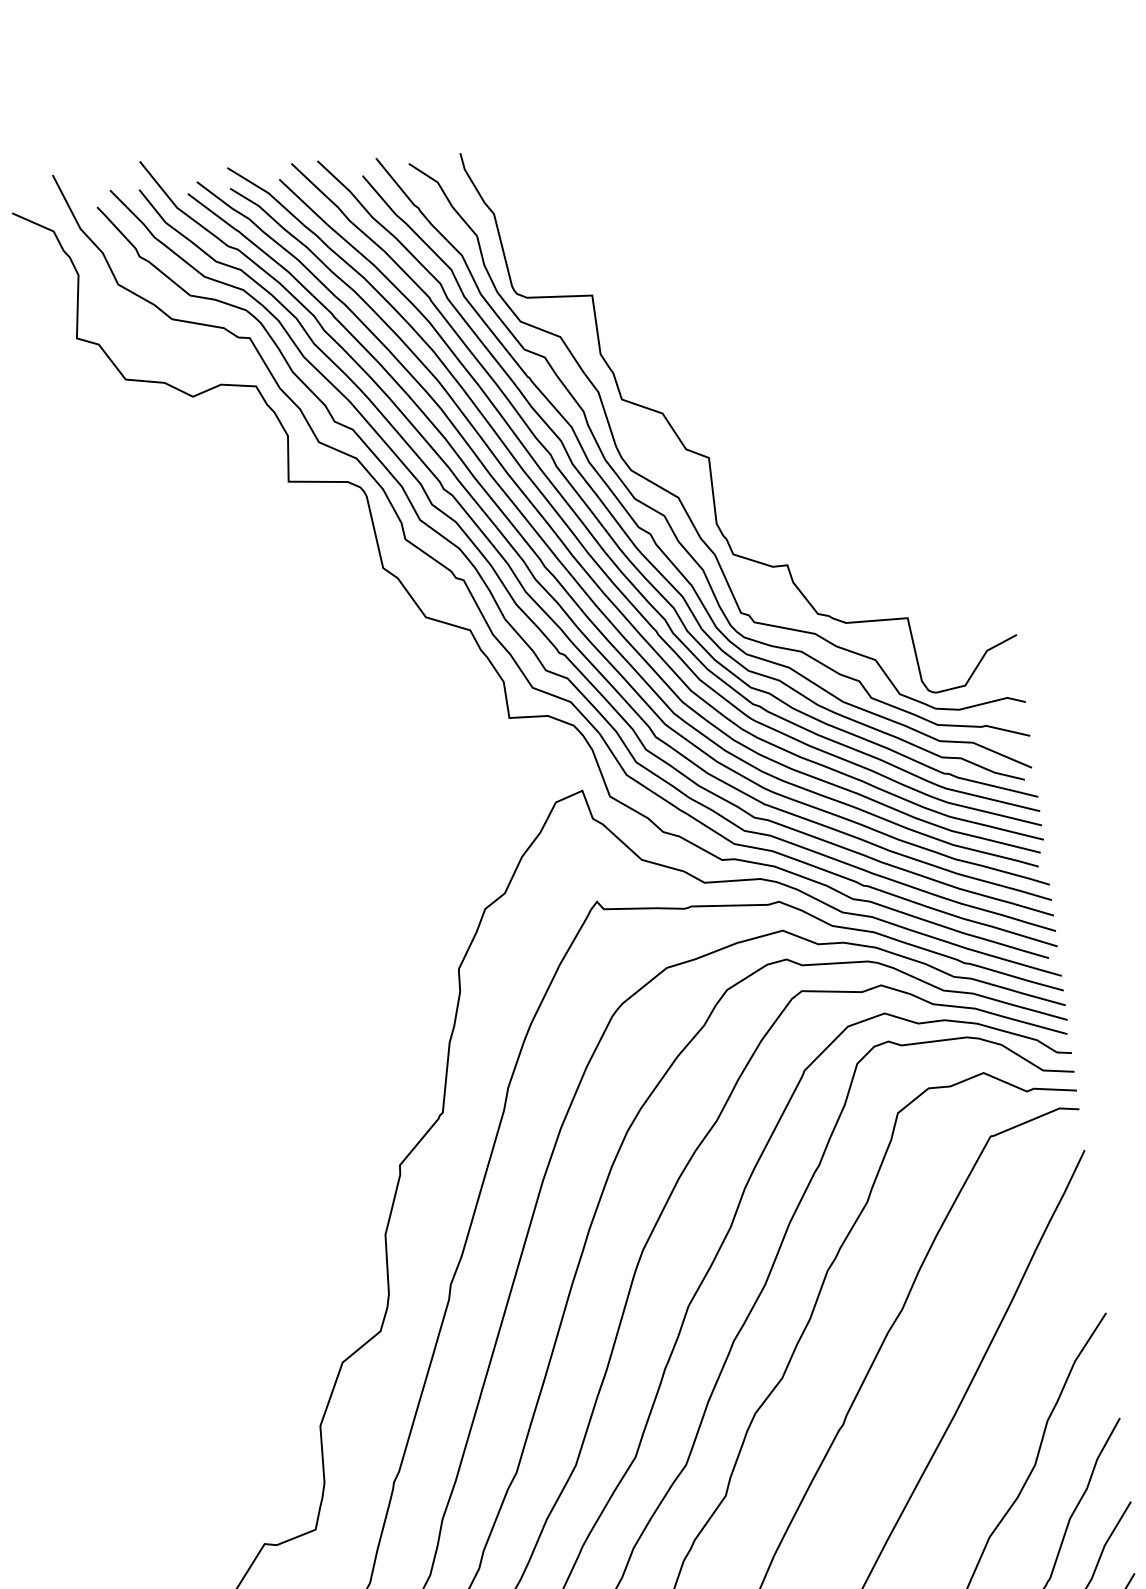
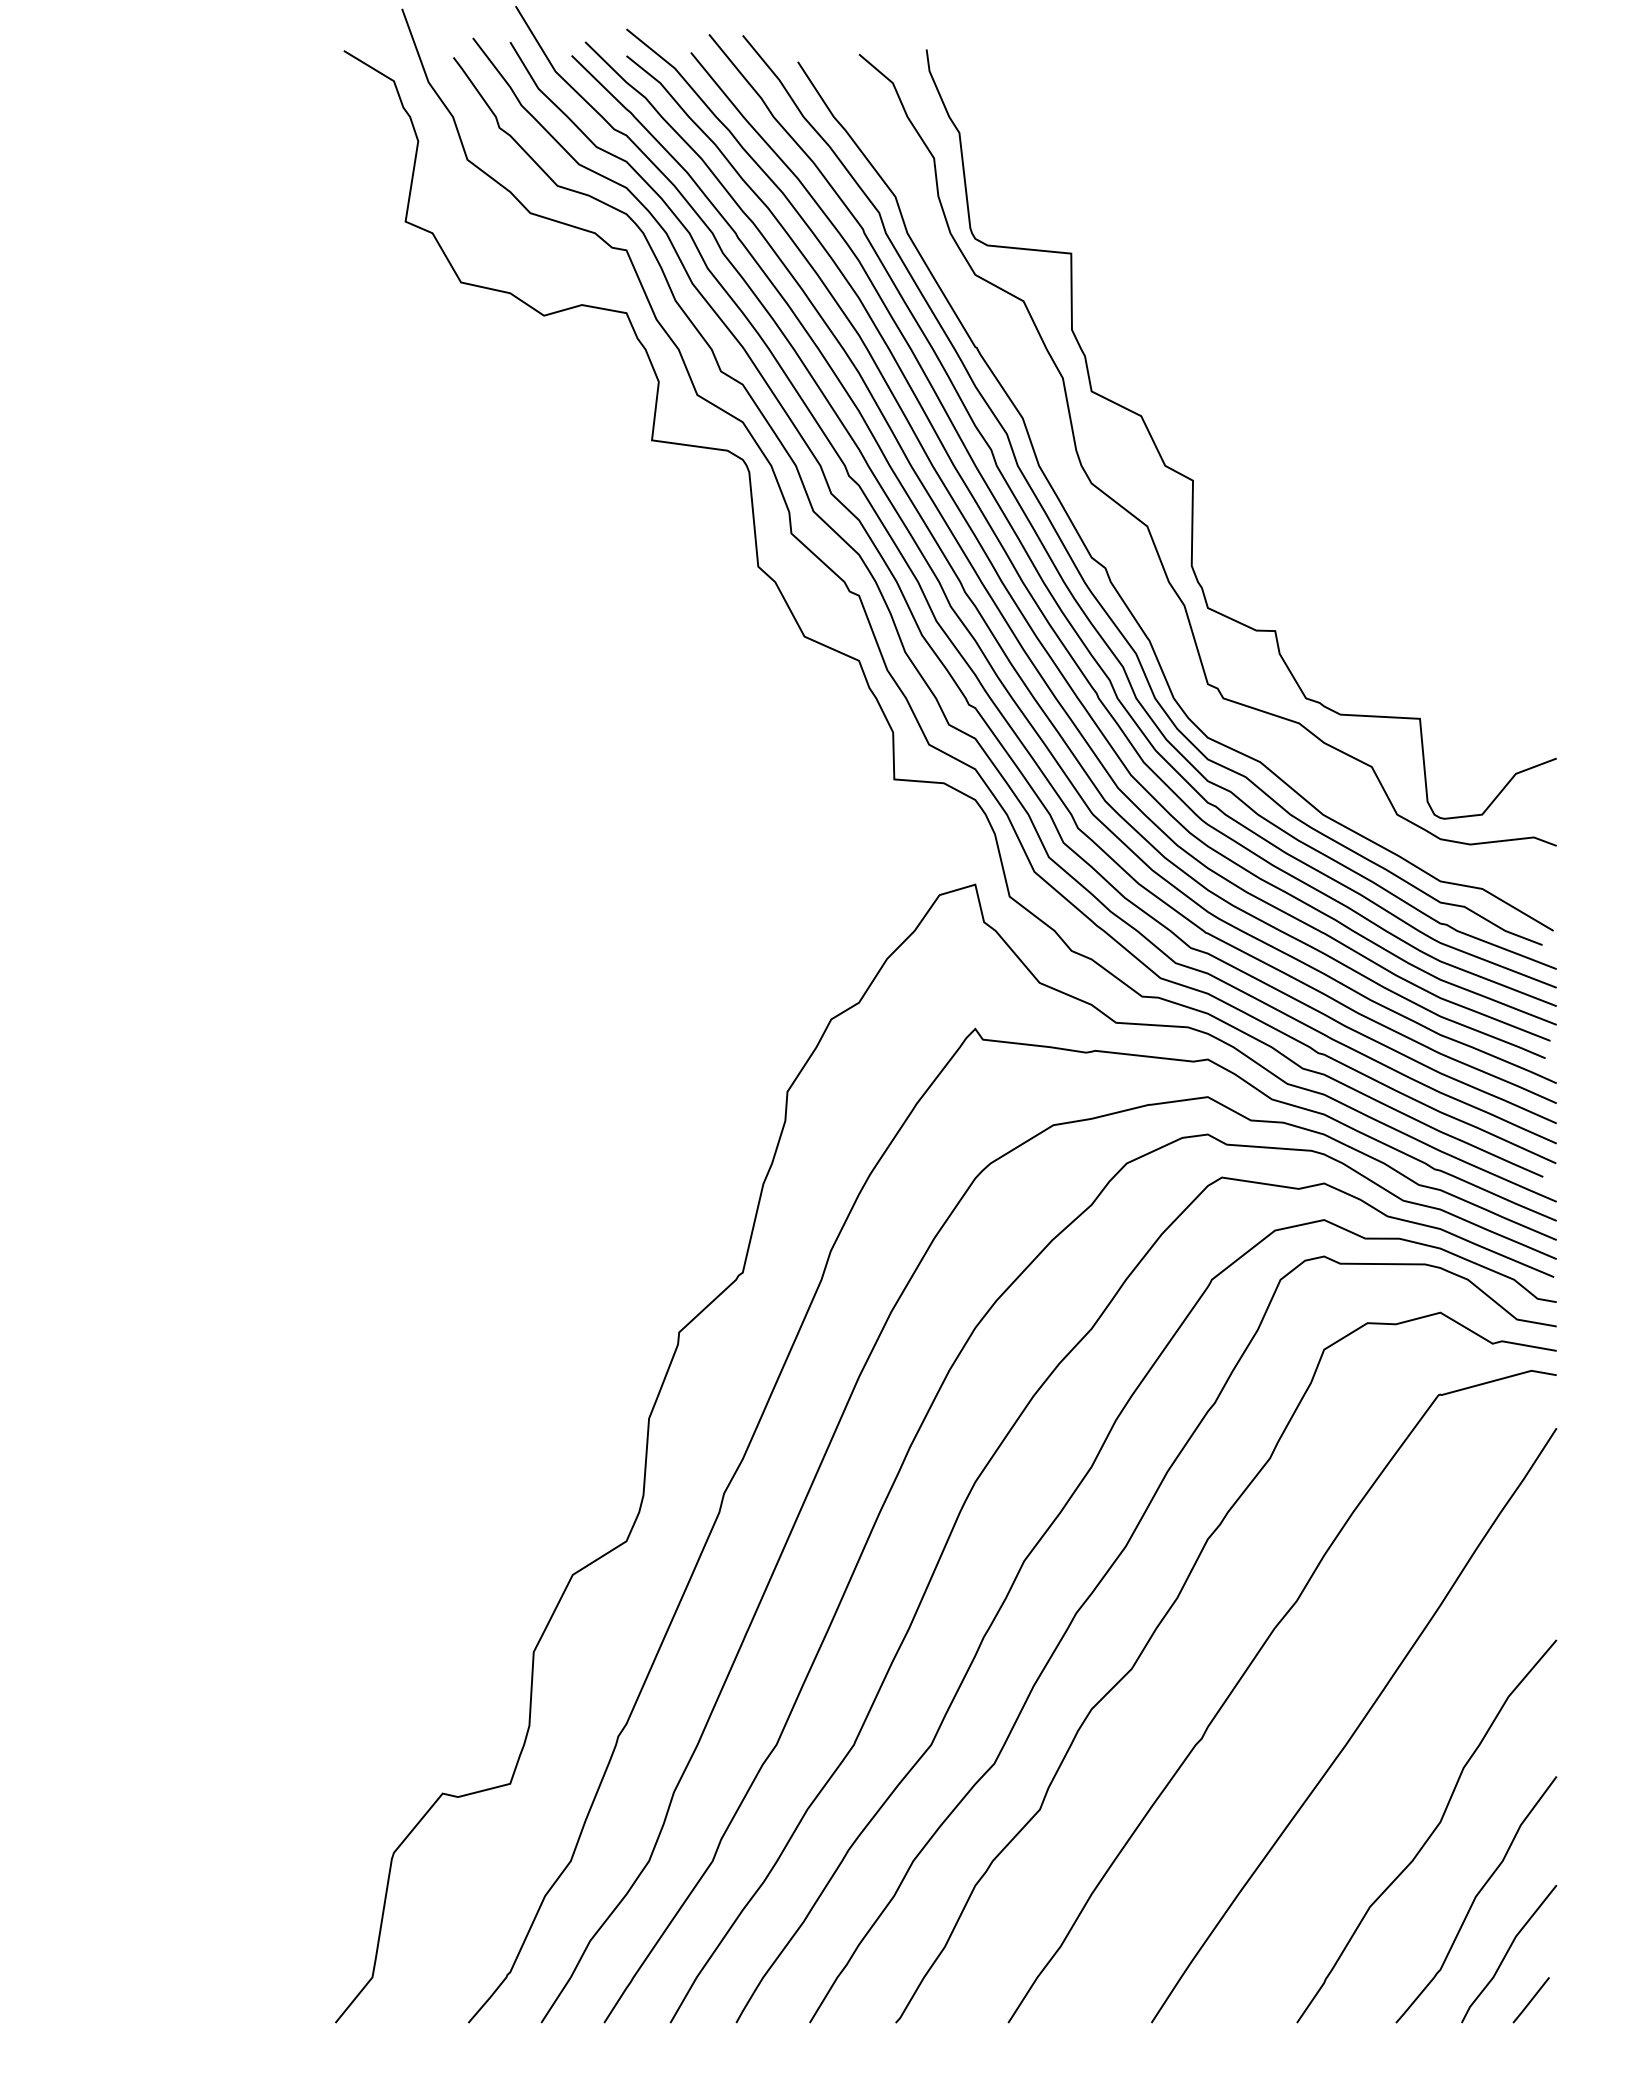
curve: (661, 513) -> (1123, 543), removed

